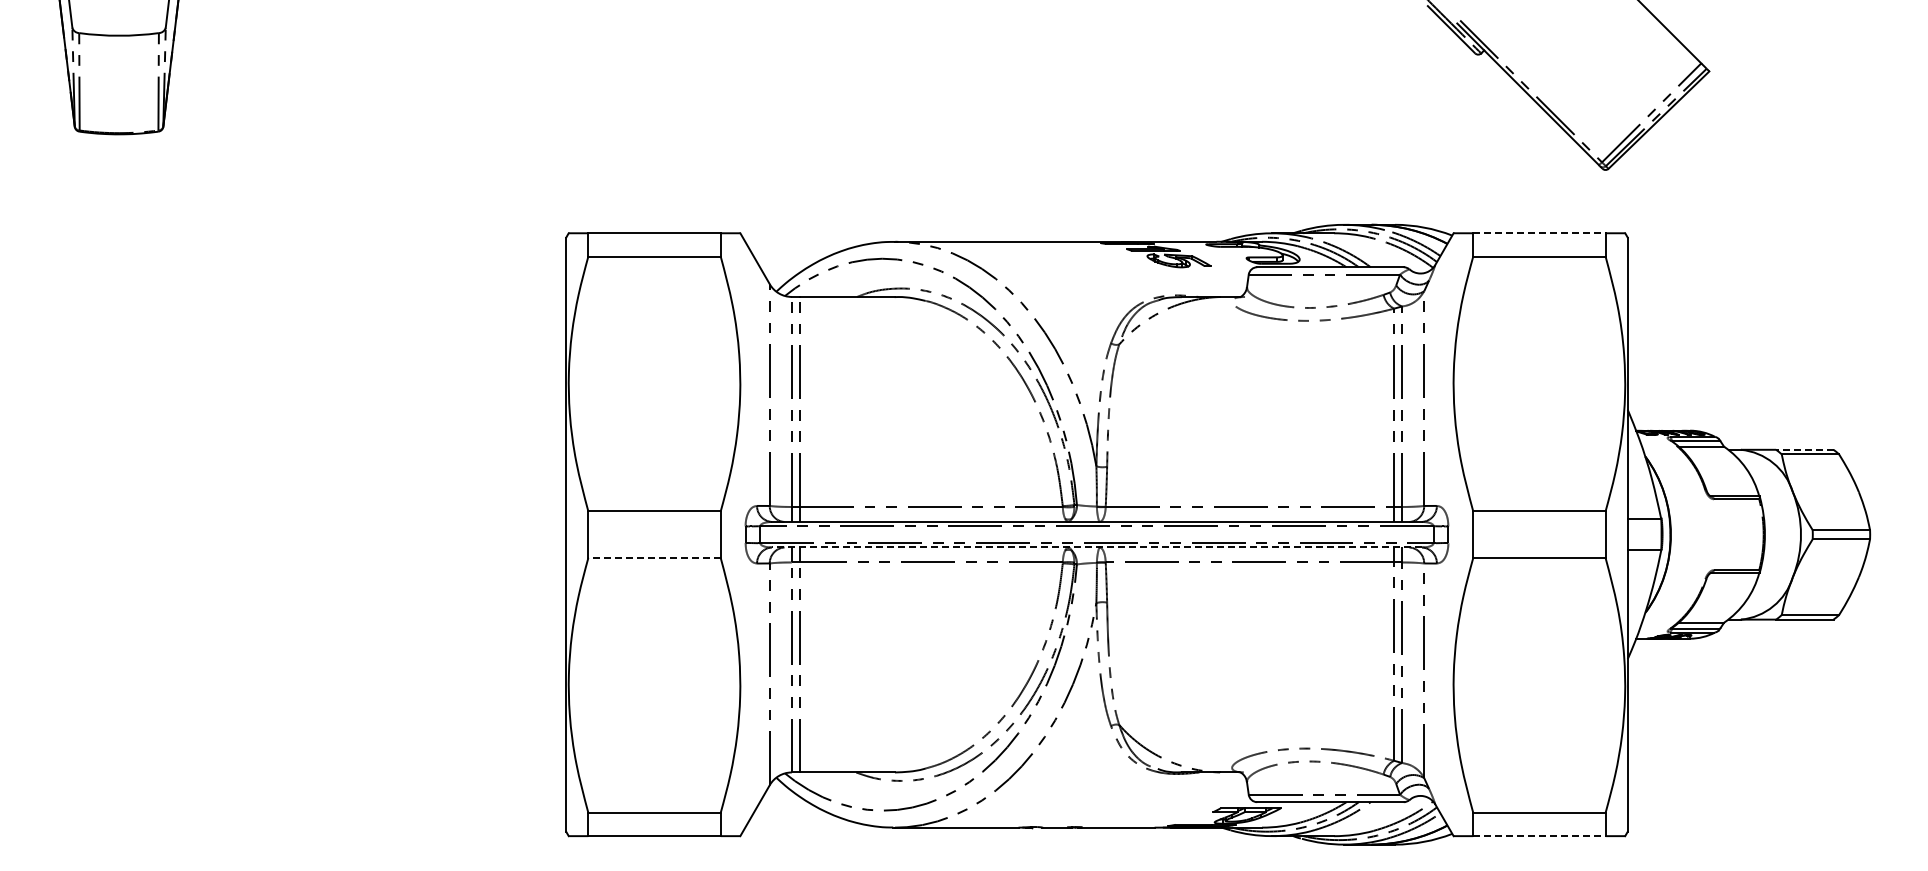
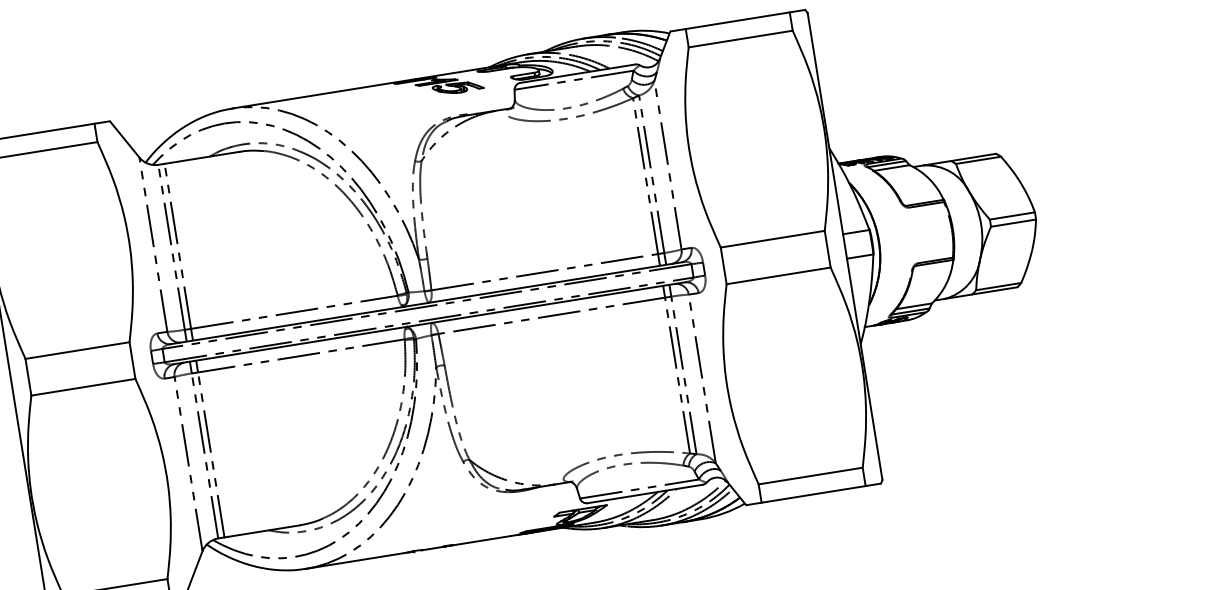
line: (1539, 233) -> (737, 20), dashed -> solid
line: (1804, 449) -> (973, 157), dashed -> solid
line: (1096, 547) -> (429, 323), dashed -> solid
line: (654, 558) -> (83, 387), dashed -> solid
line: (1539, 836) -> (813, 494), dashed -> solid

